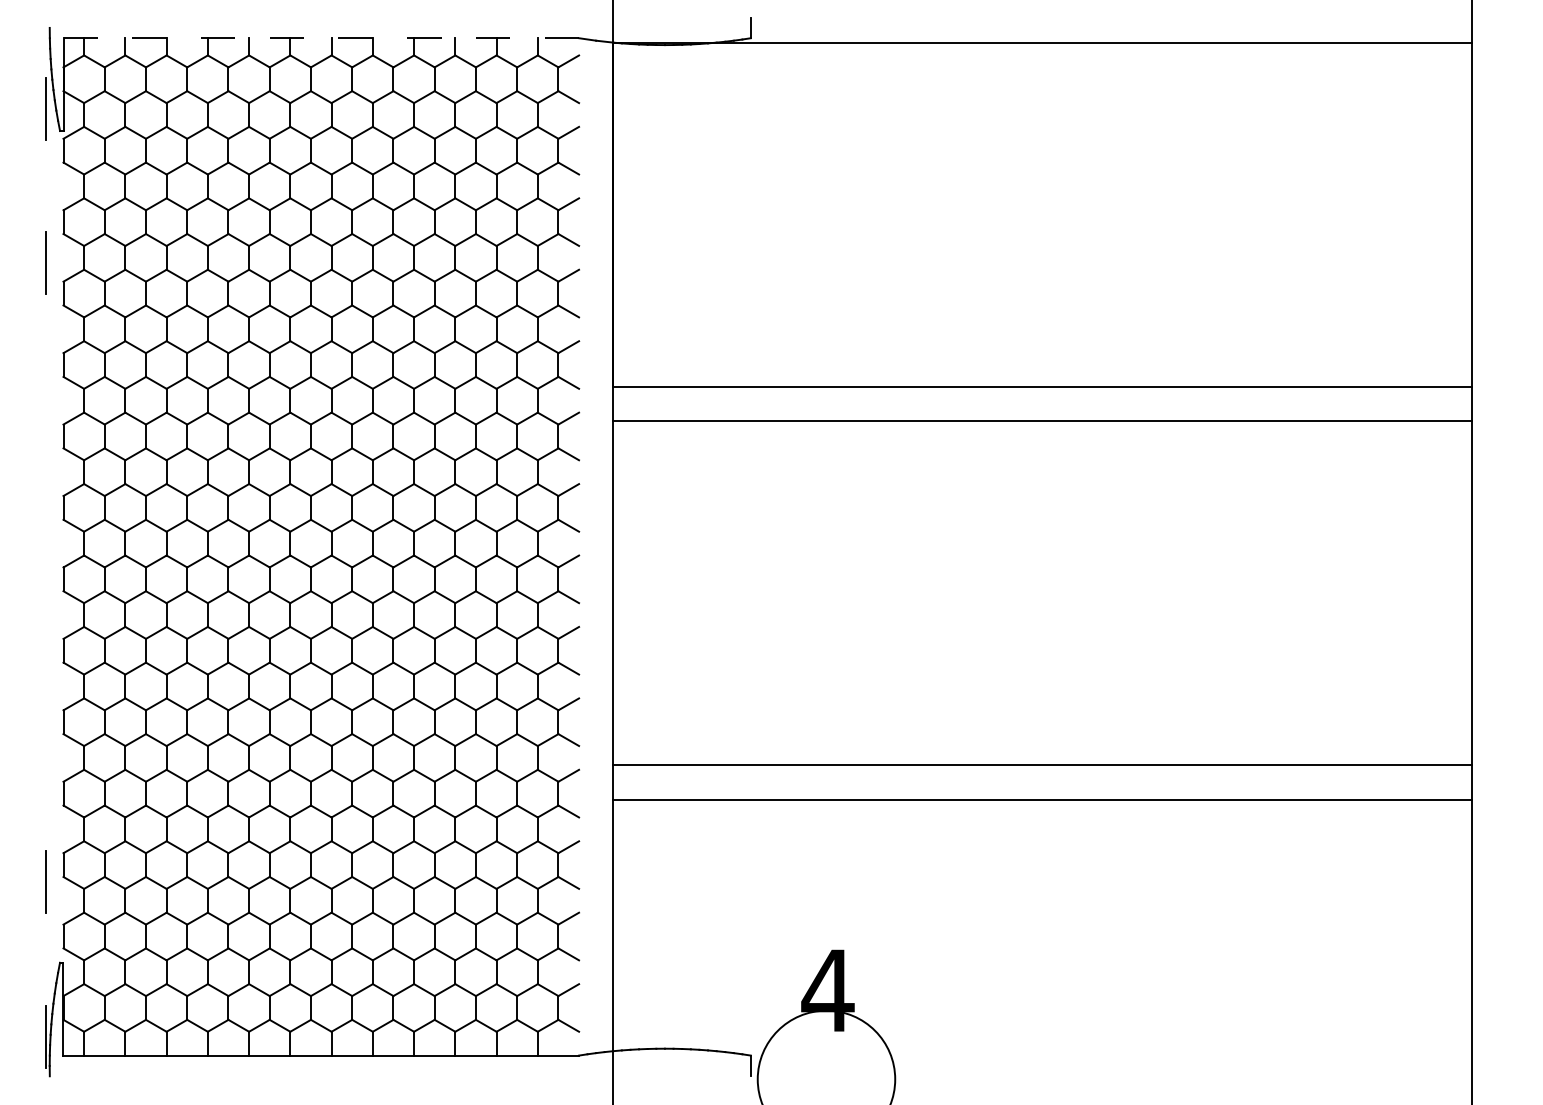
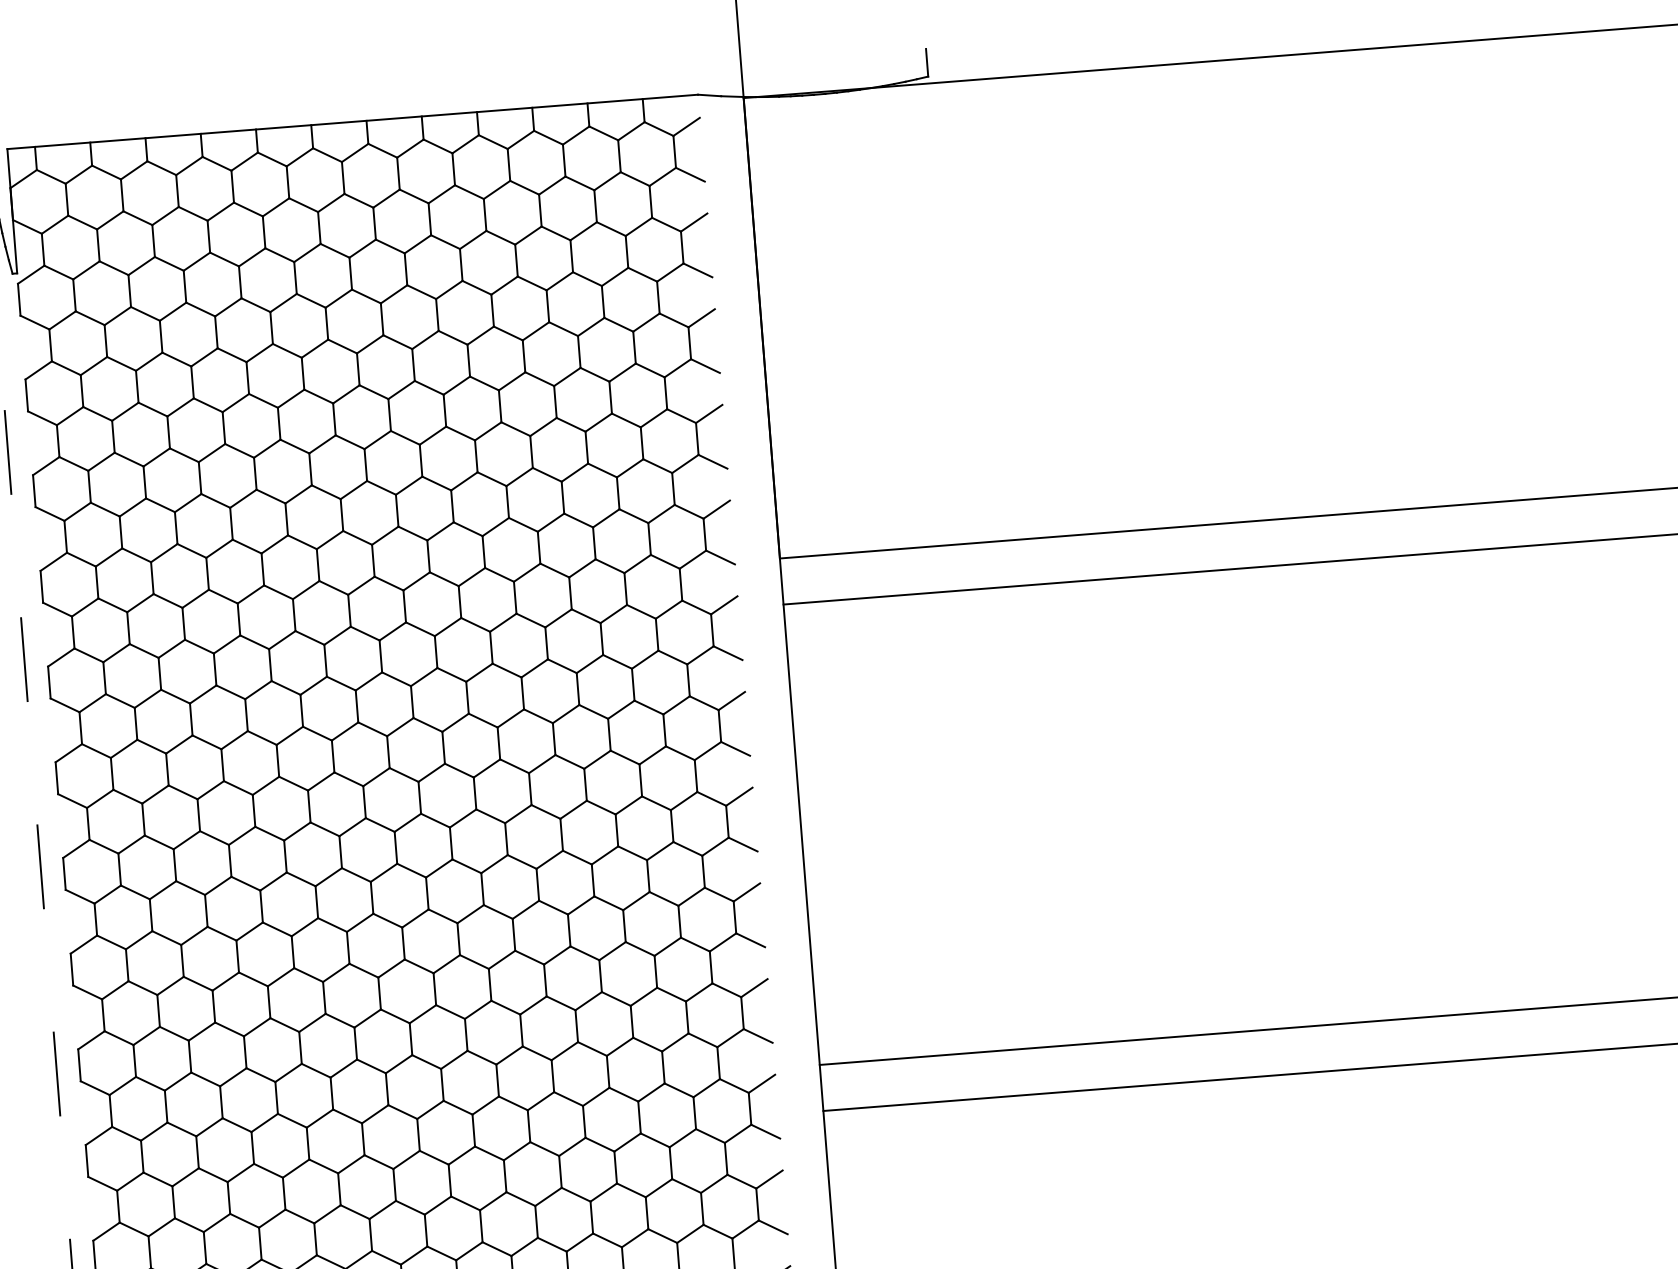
line: (321, 38) -> (353, 122), dashed -> solid
line: (45, 417) -> (23, 659), added
line: (46, 572) -> (40, 866), added
line: (46, 727) -> (57, 1074), added

